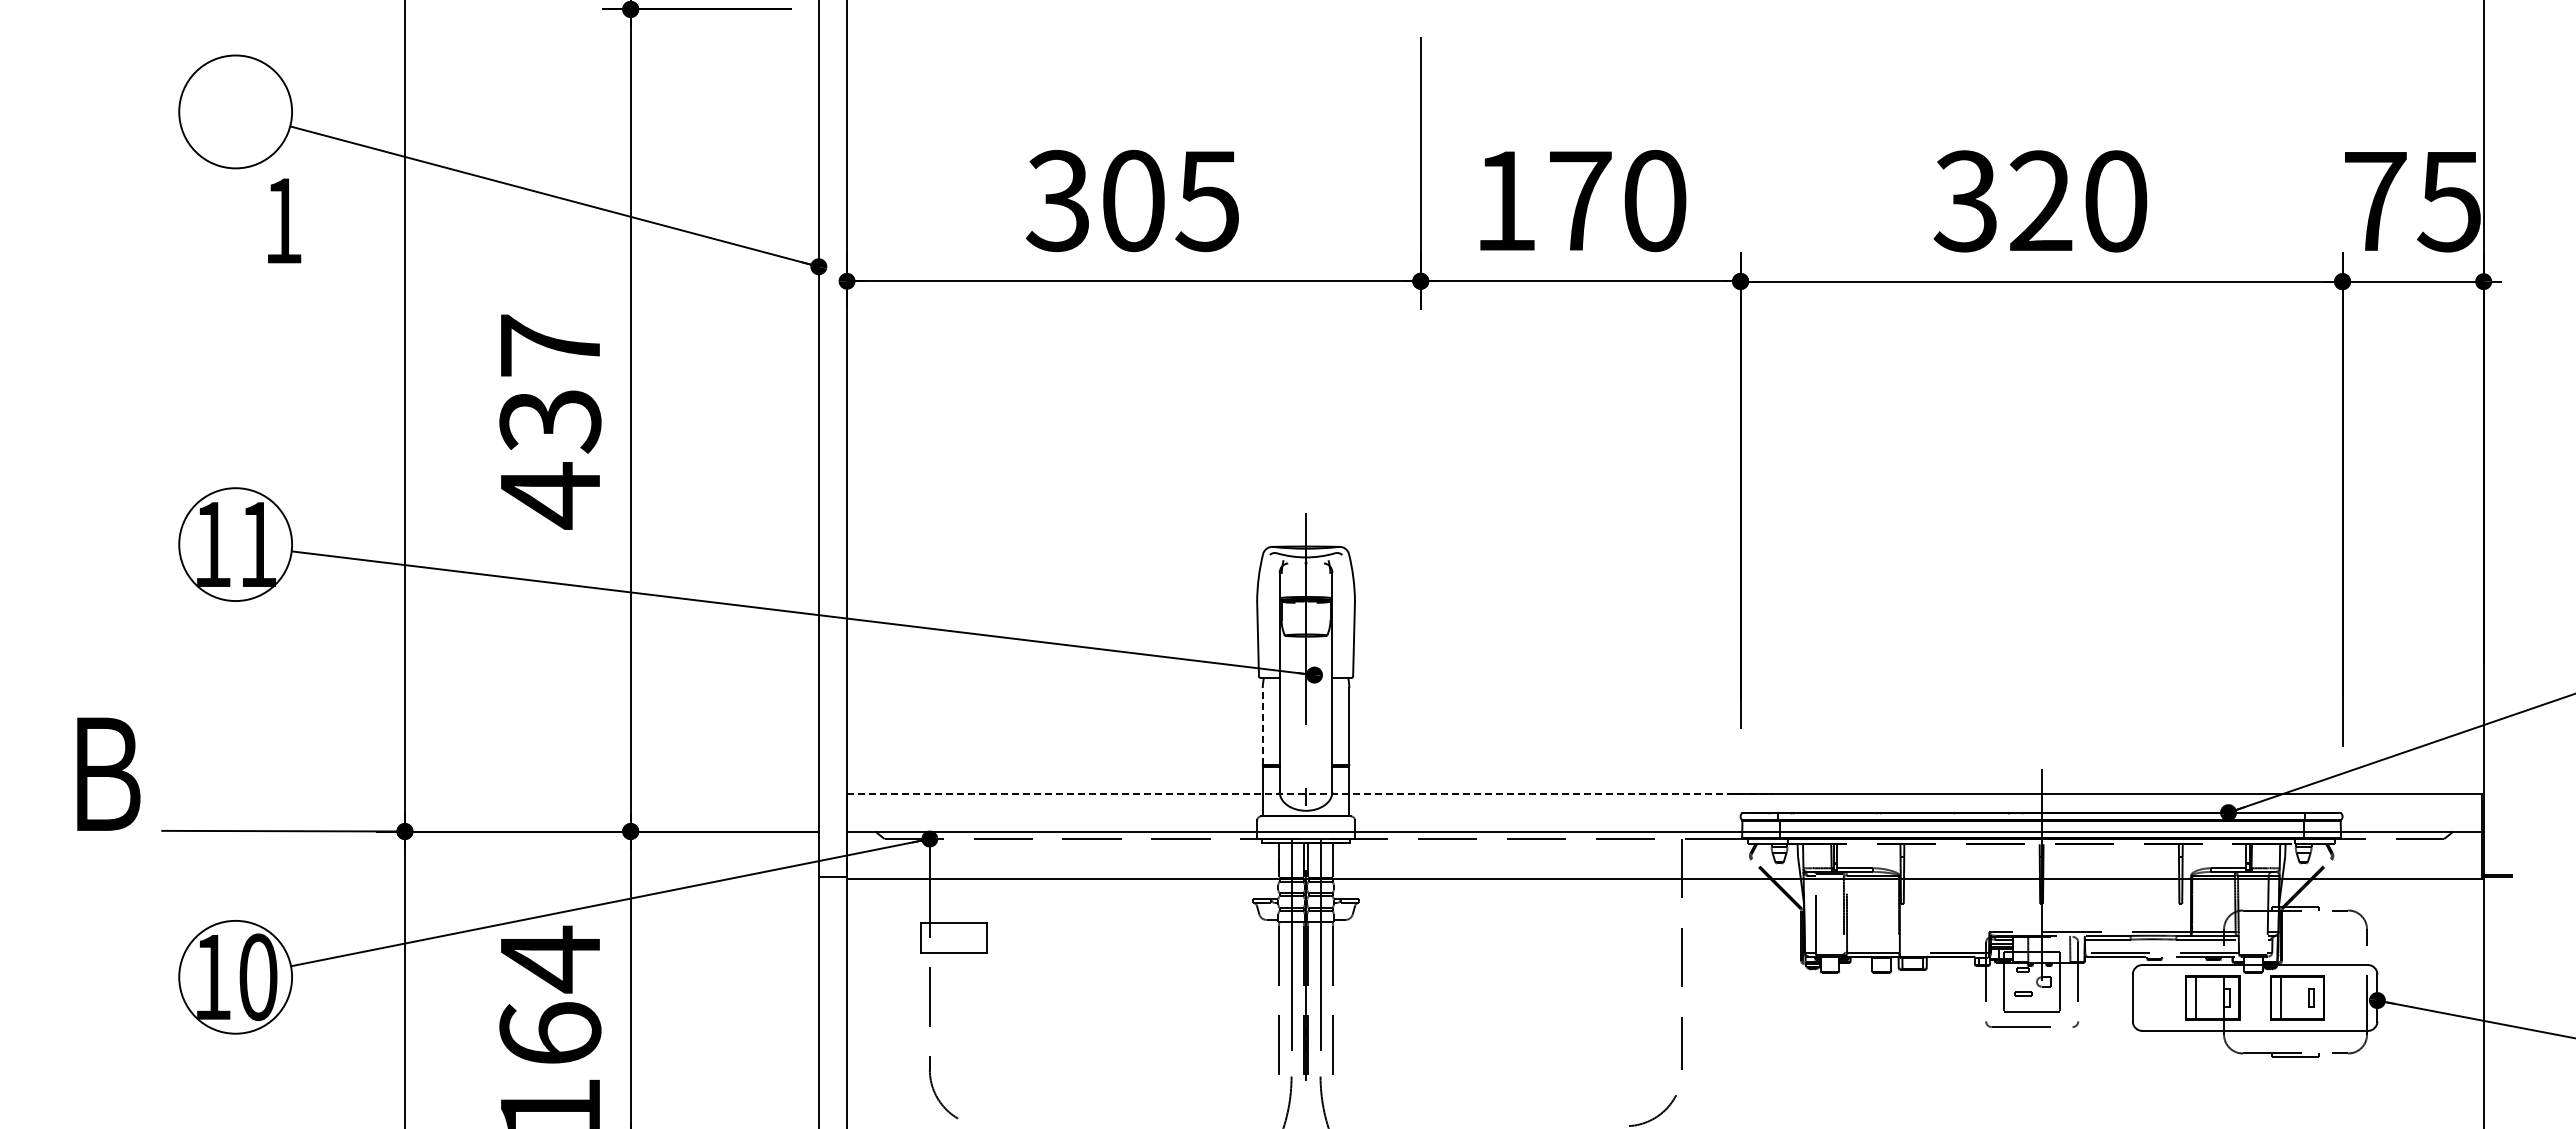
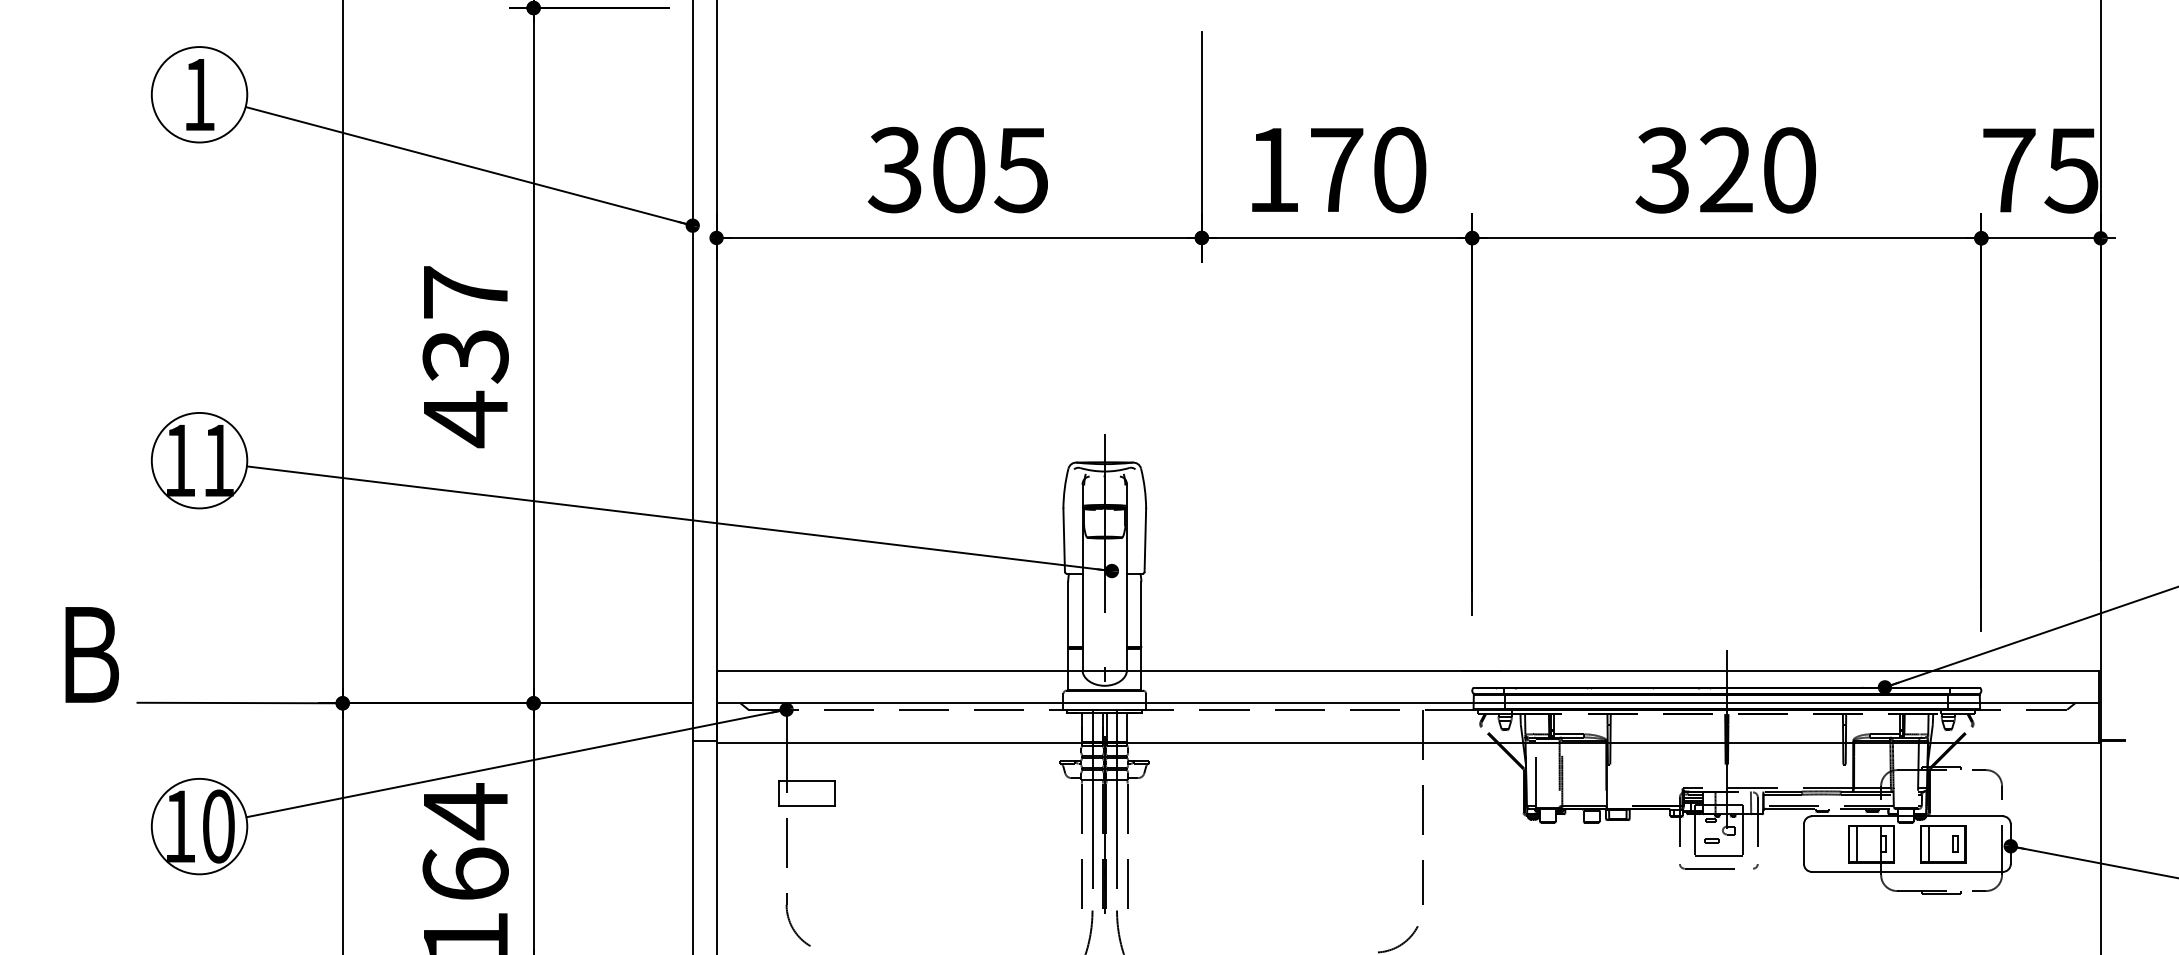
text: (284, 220) -> (200, 94), moved
line: (1262, 725) -> (1067, 613), dashed -> solid
line: (1310, 793) -> (1108, 671), dashed -> solid

